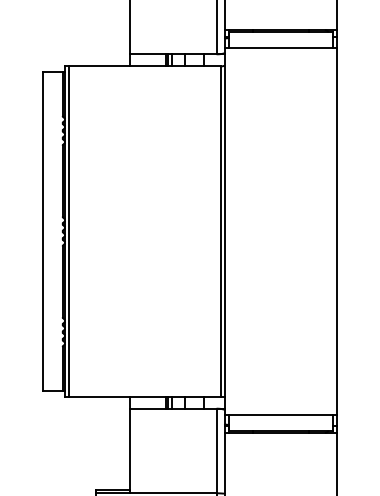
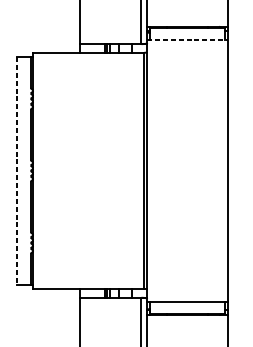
line: (281, 48) -> (187, 39), solid -> dashed
line: (42, 231) -> (16, 170), solid -> dashed
line: (69, 231) -> (36, 170), removed

